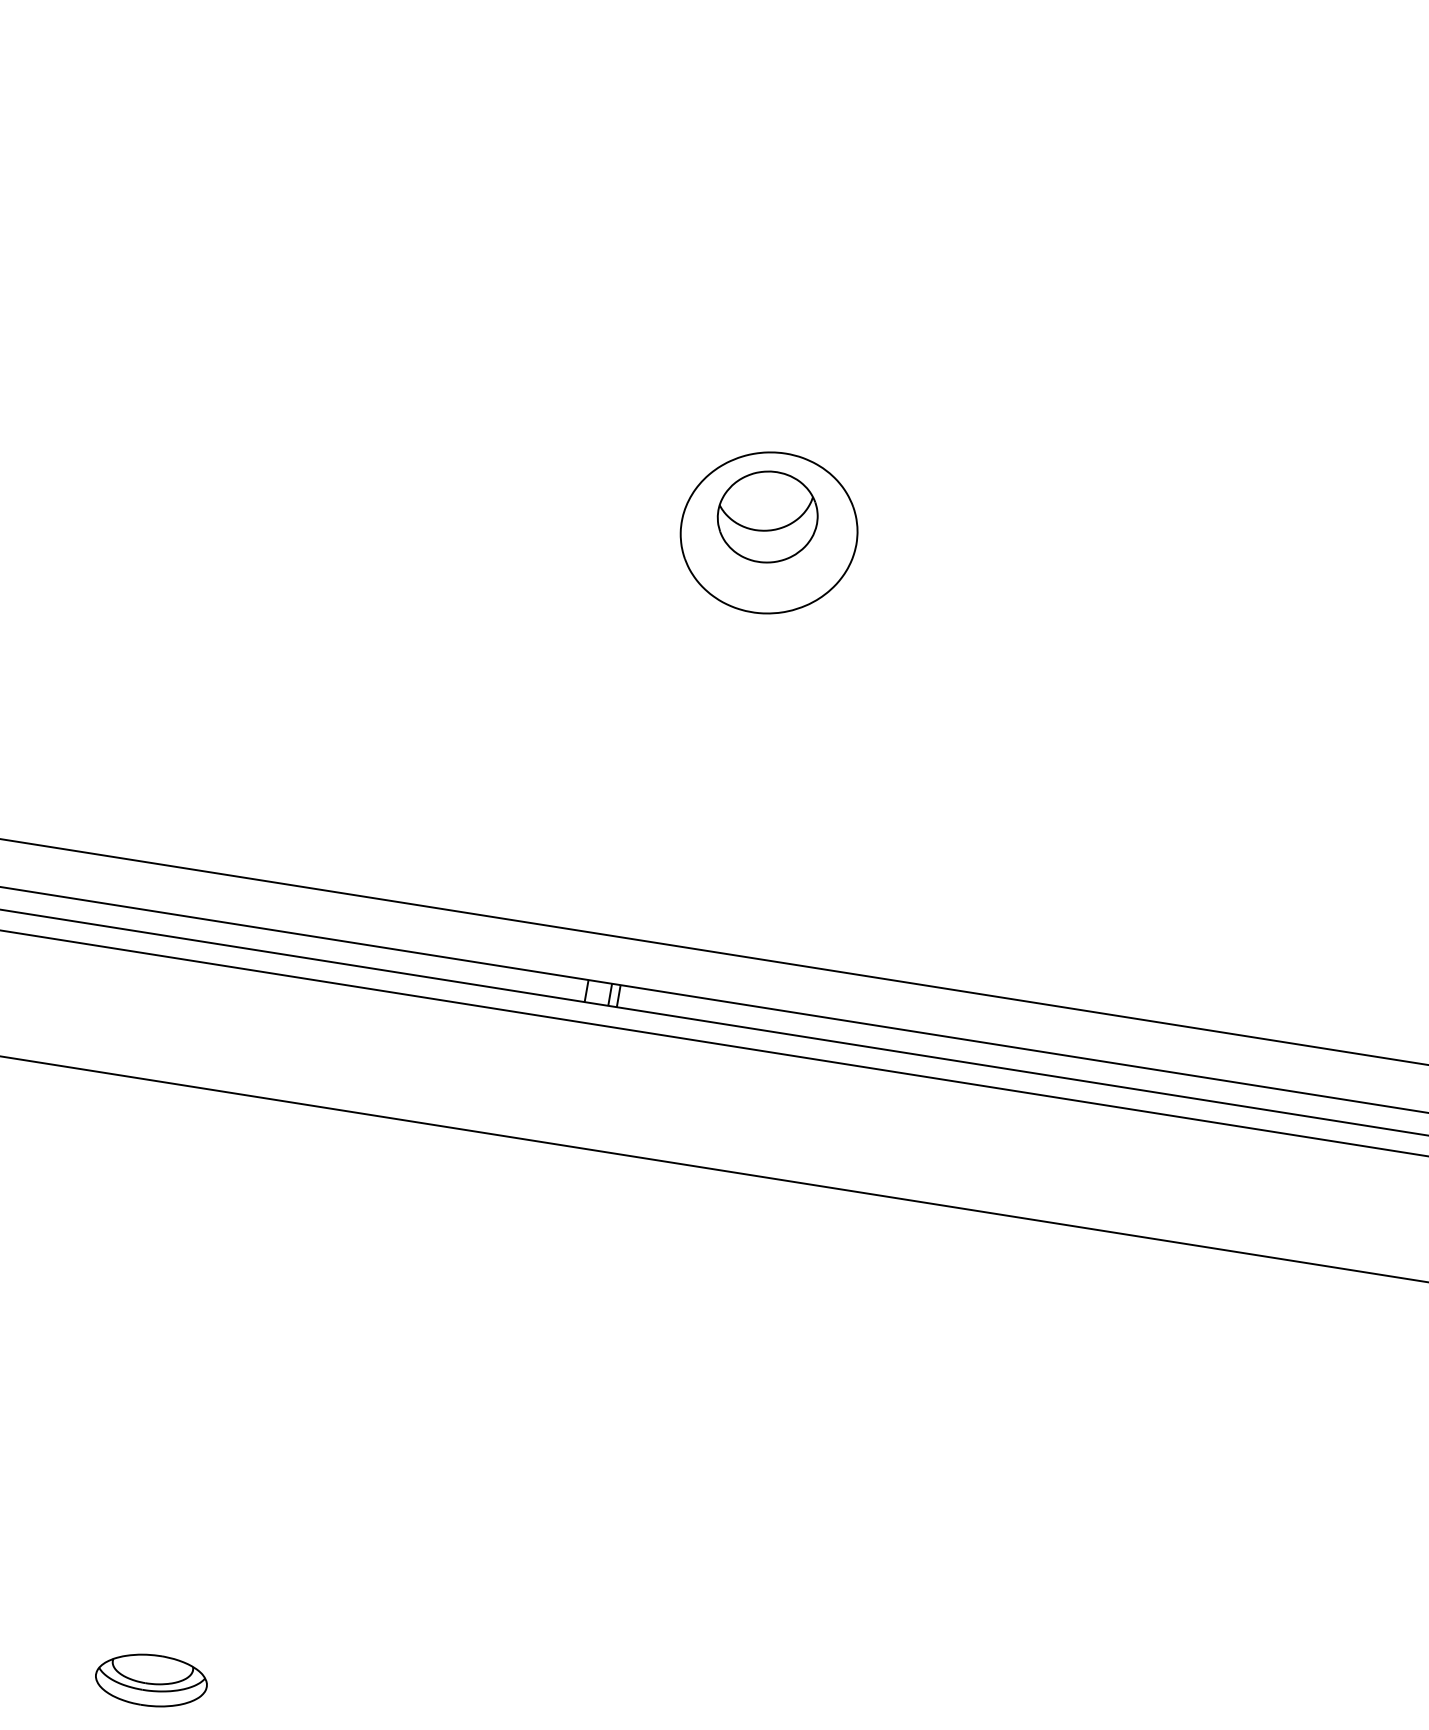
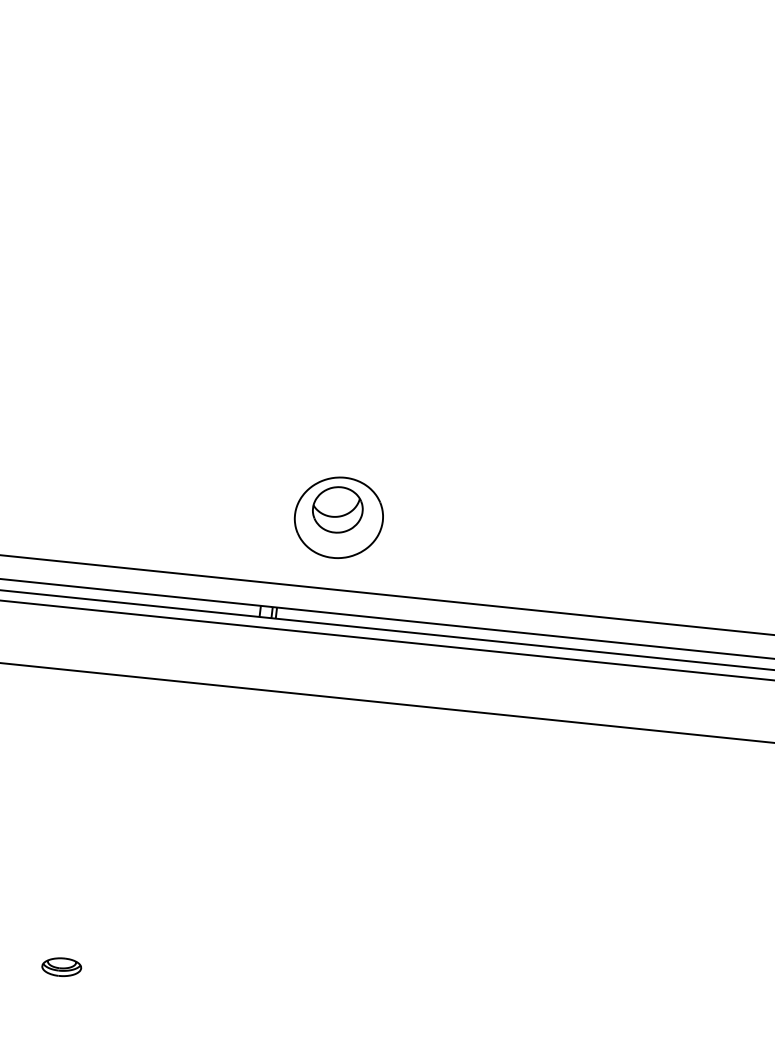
part: (768, 532) -> (338, 517), moved
part: (151, 1678) -> (61, 966), size x0.7

